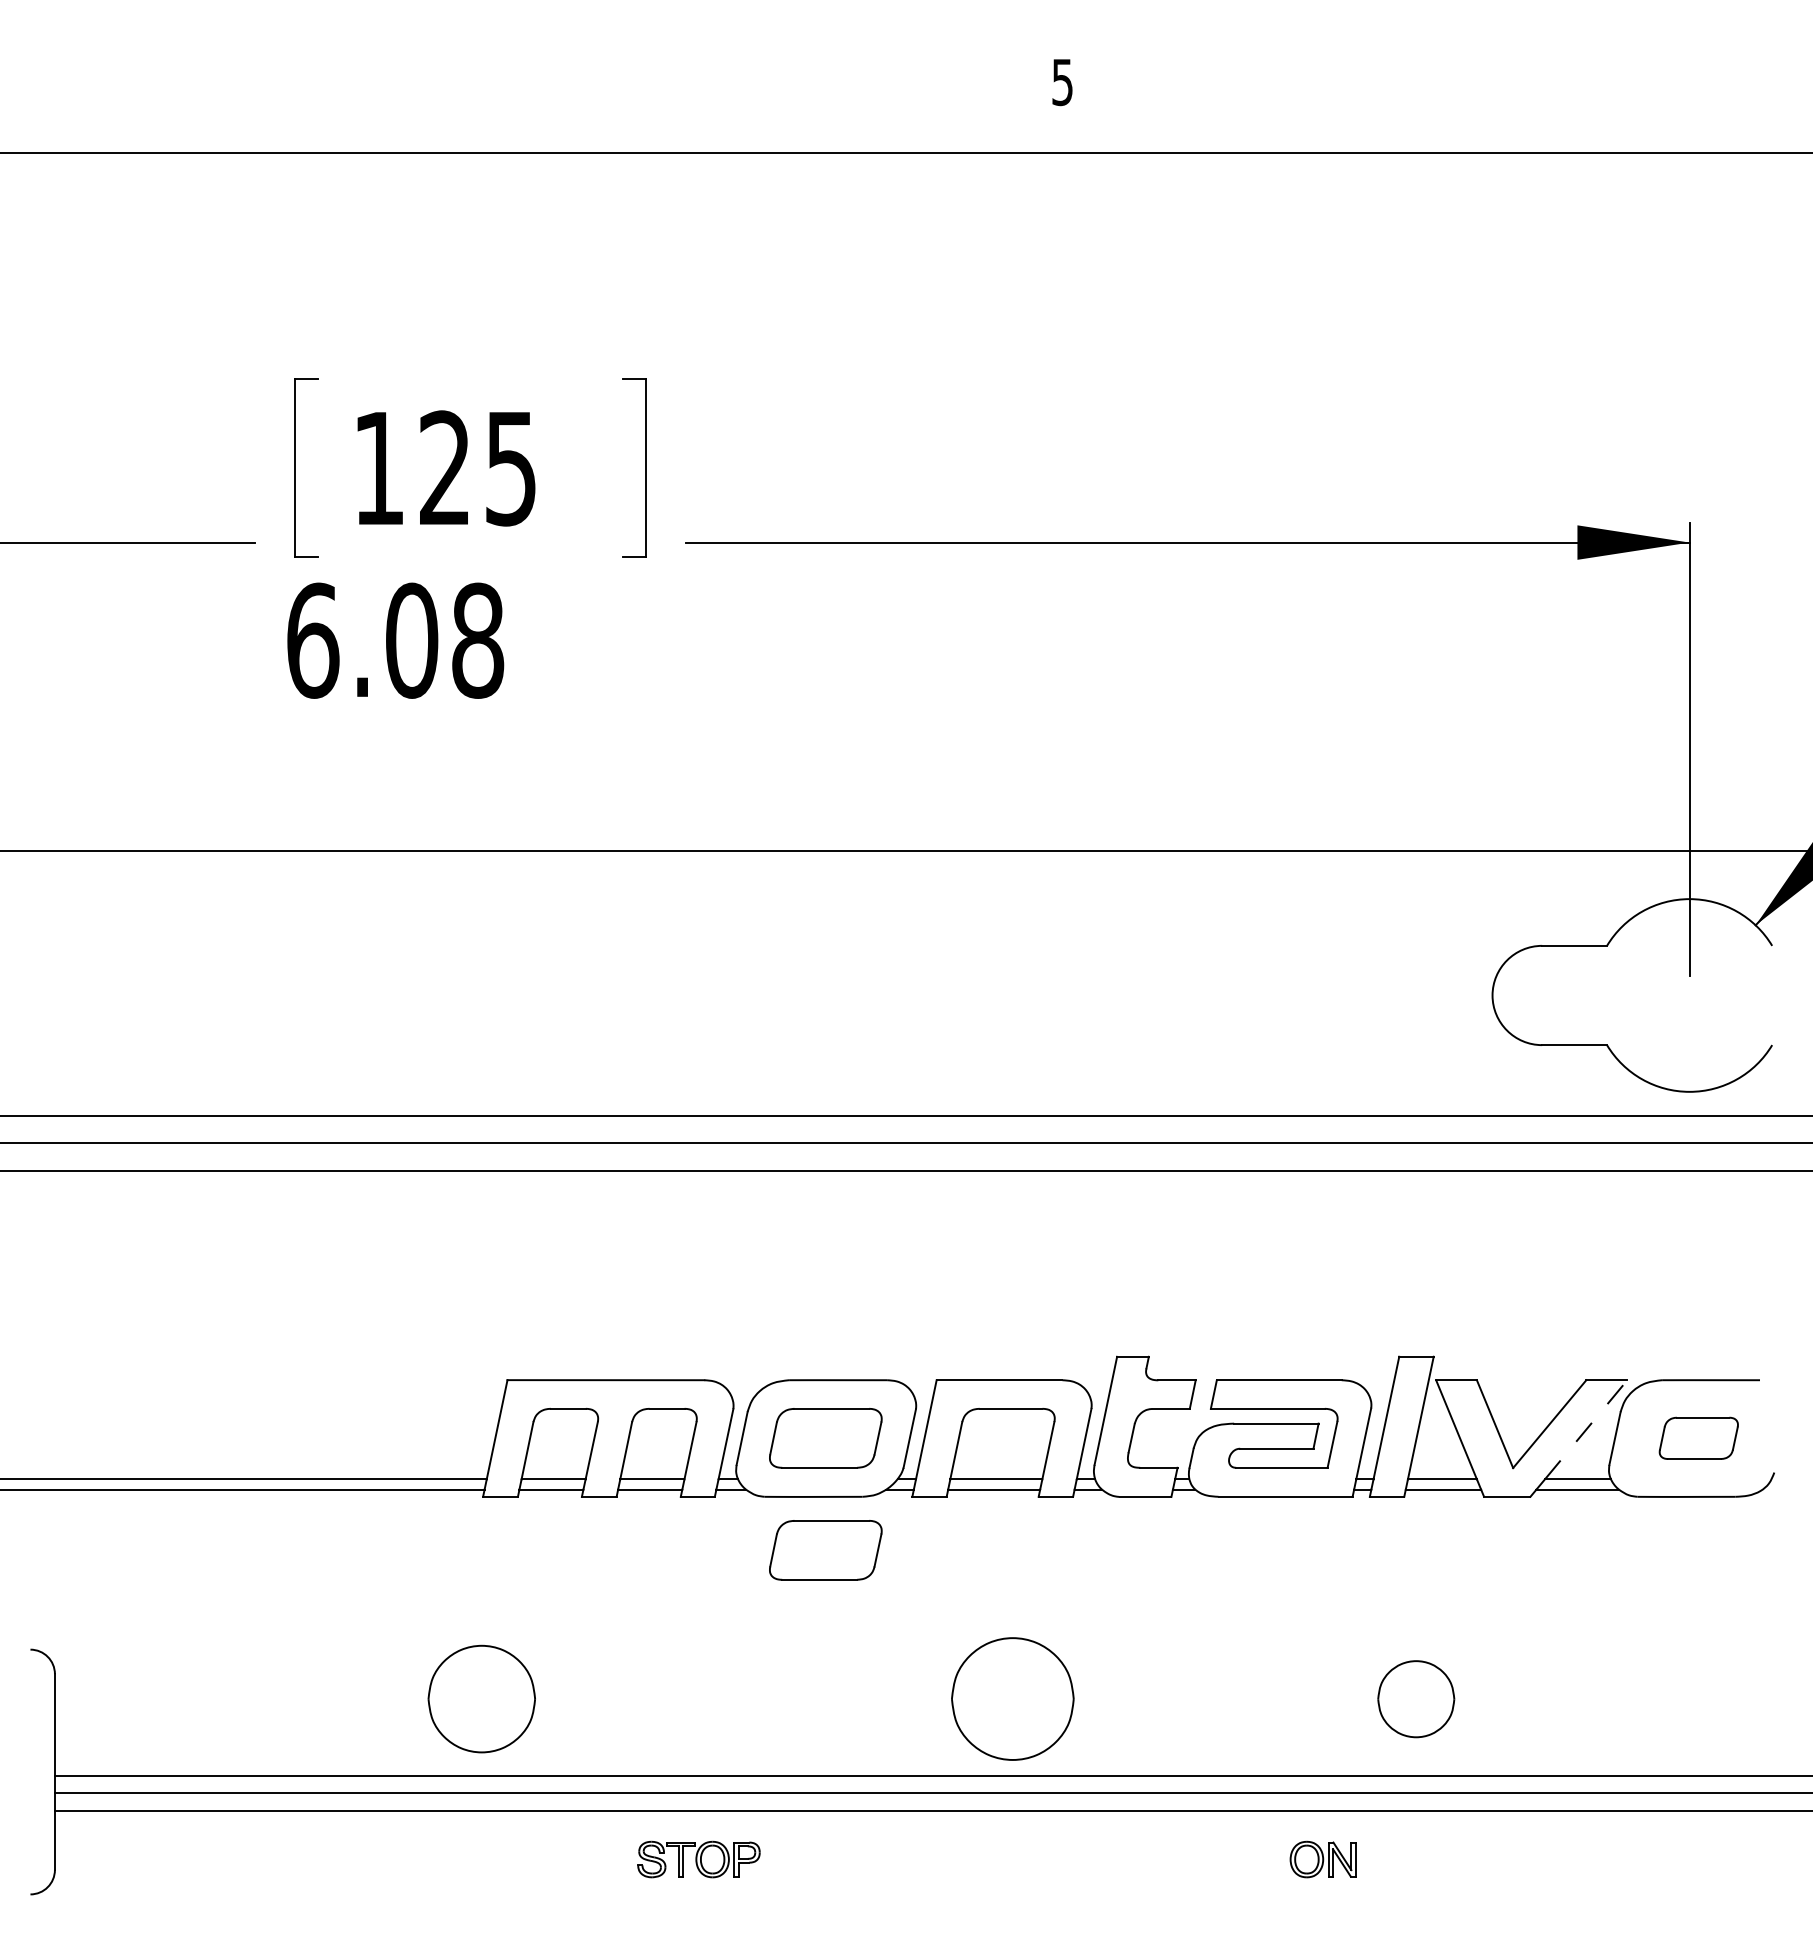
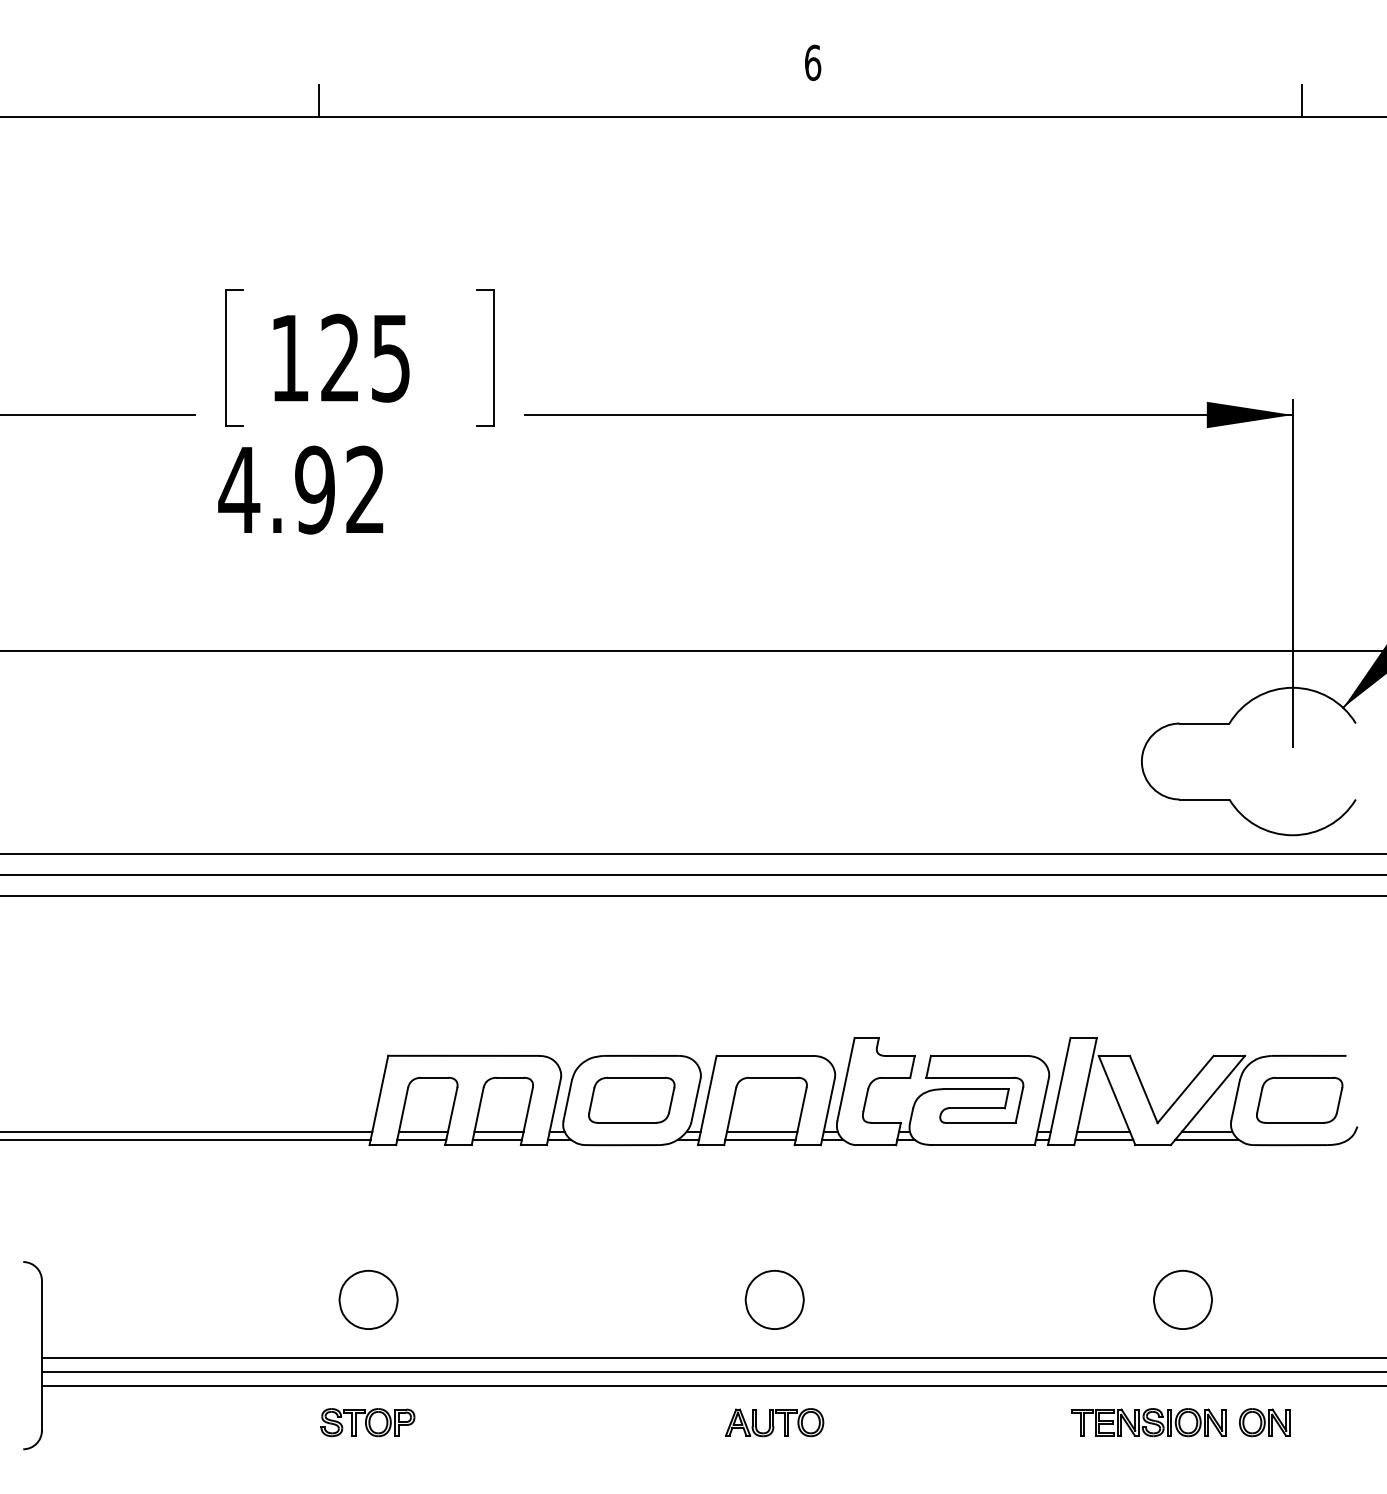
text: (1062, 82) -> (812, 63), 5 -> 6
line: (416, 132) -> (318, 101), added
line: (1701, 132) -> (1301, 101), added
text: (394, 640) -> (301, 489), 6.08 -> 4.92
line: (1586, 1429) -> (1213, 1093), dashed -> solid
part: (1698, 1438) -> (1299, 1100), size x1.43
part: (825, 1550) -> (631, 1186), removed
part: (481, 1699) -> (368, 1300), size x0.71
part: (1012, 1699) -> (774, 1300), size x0.62
part: (1416, 1699) -> (1183, 1300), moved
part: (698, 1859) -> (367, 1422), moved
part: (1012, 1859) -> (774, 1422), added
part: (1322, 1859) -> (1264, 1422), moved
part: (1501, 1859) -> (1148, 1422), added

